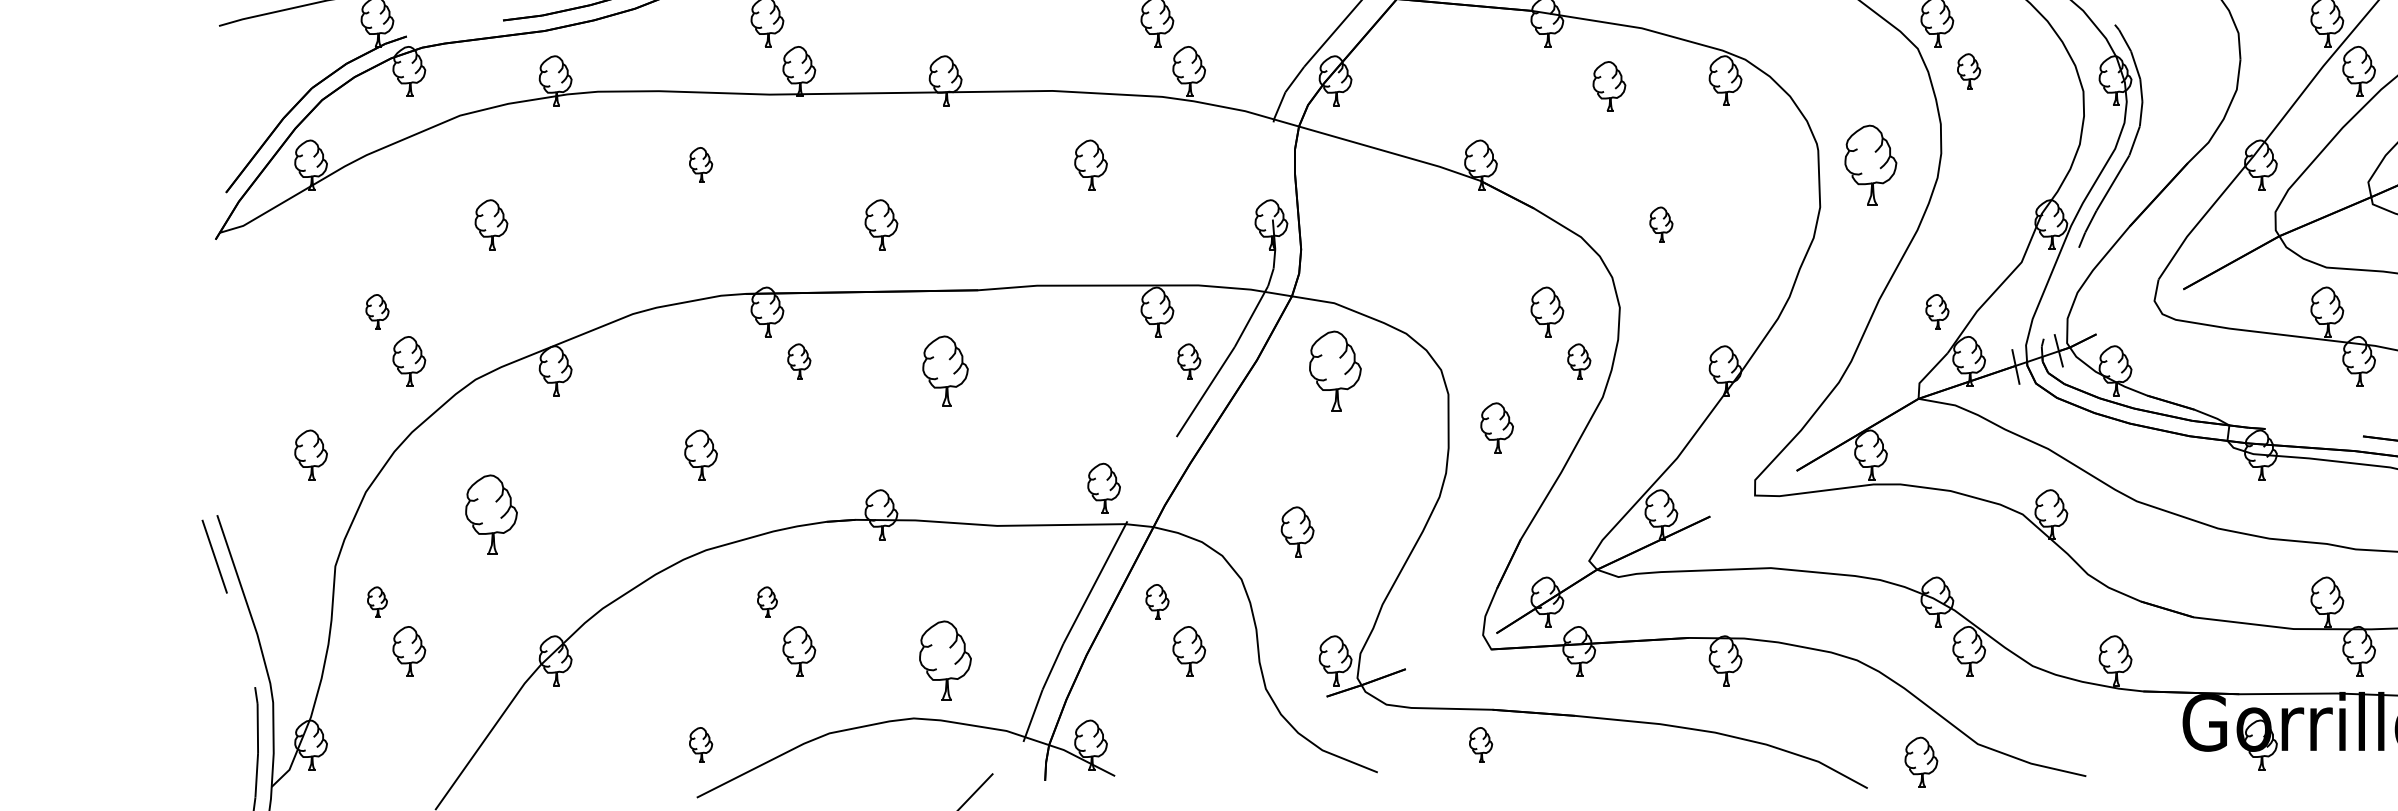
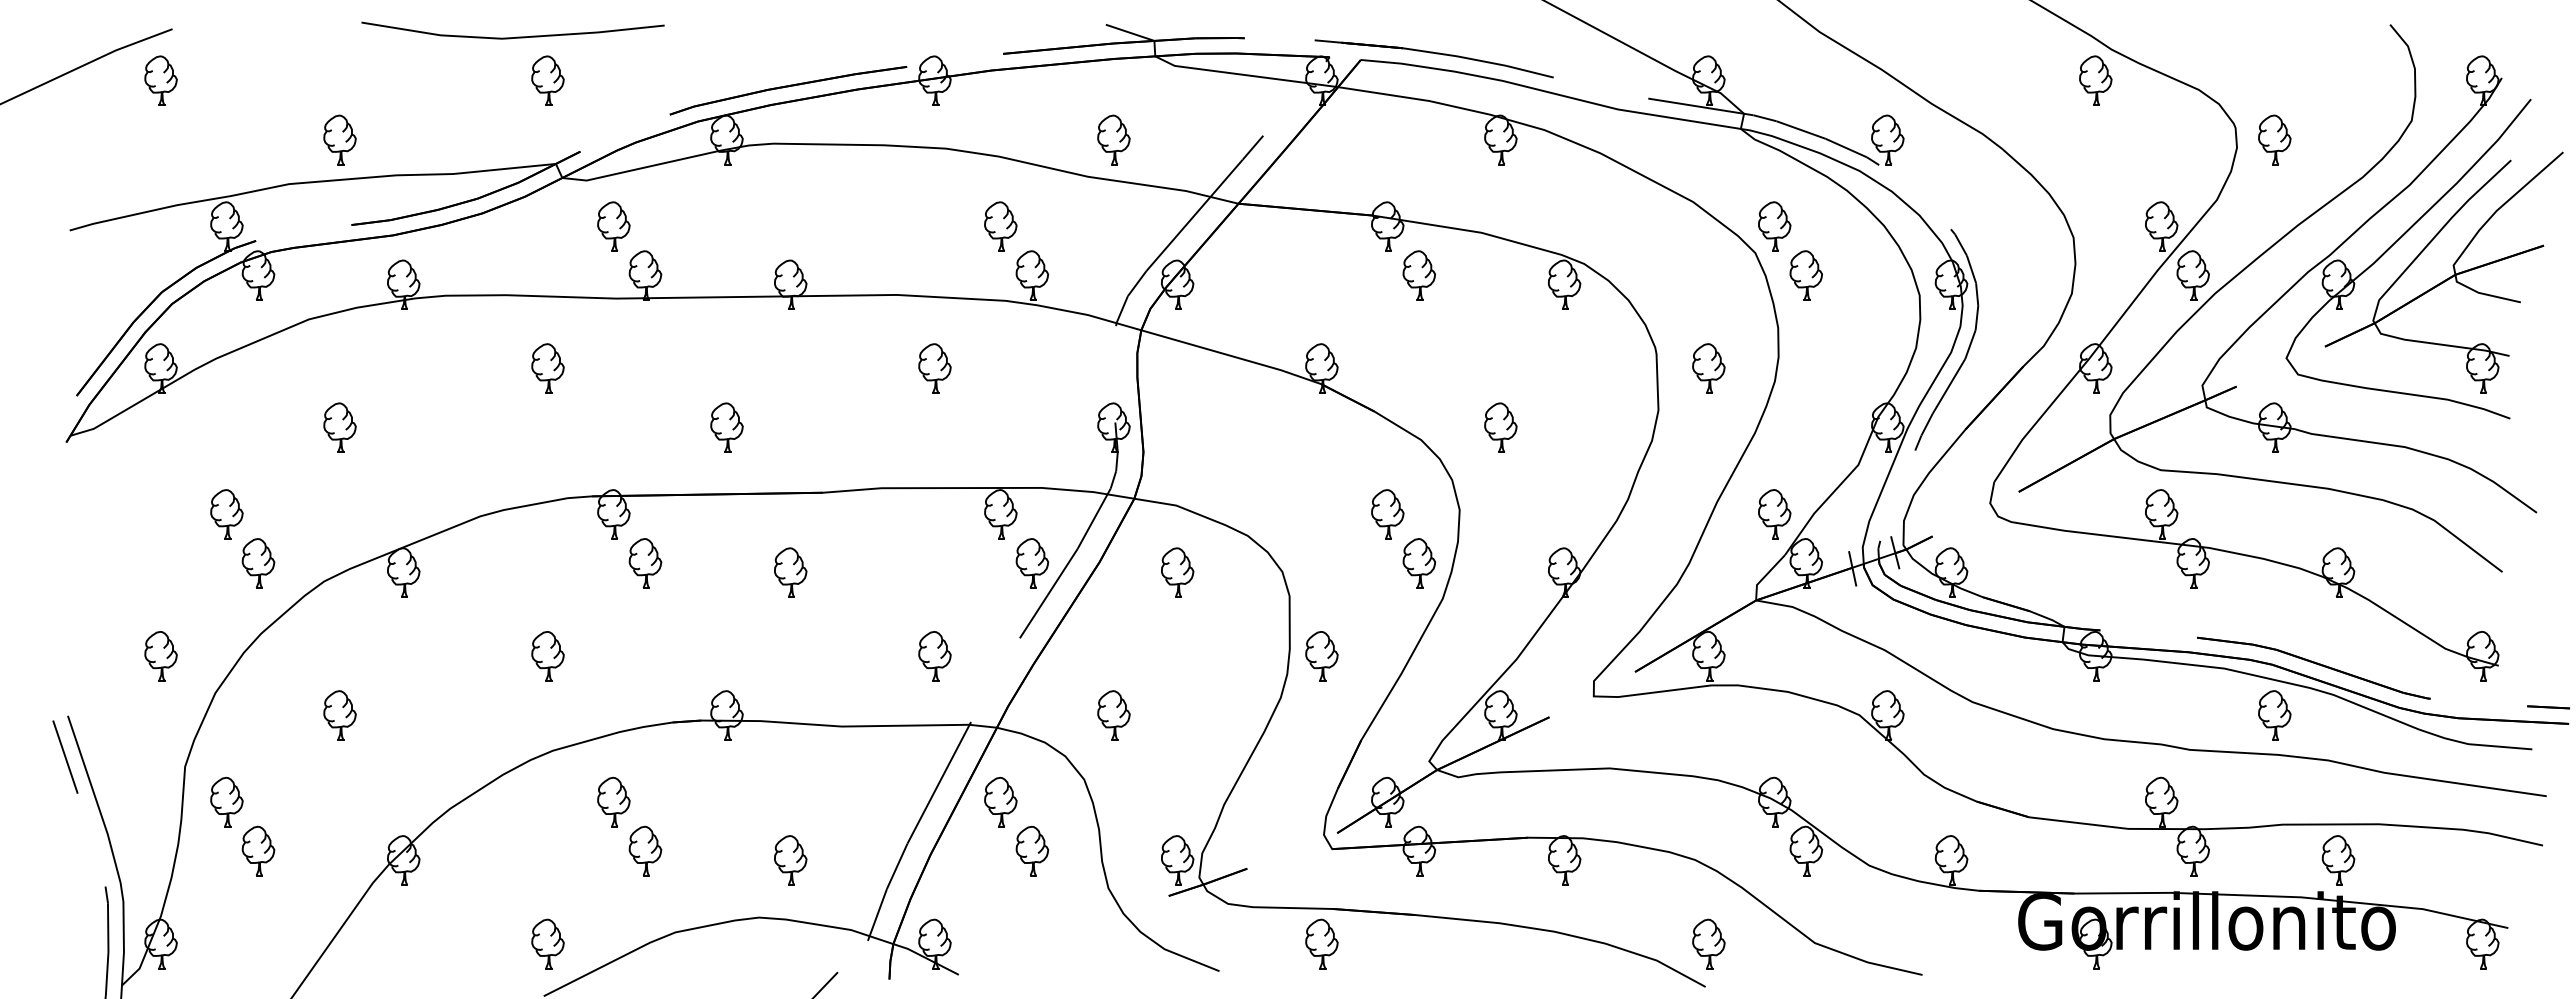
part: (1968, 71) -> (1805, 275), size x1.43
part: (1609, 86) -> (1419, 275), moved
part: (700, 165) -> (547, 368), size x1.43
part: (1870, 165) -> (1708, 368), size x0.62
part: (1660, 224) -> (1500, 427), size x1.43
part: (377, 312) -> (226, 514), size x1.43
part: (1937, 312) -> (1774, 514), size x1.43
part: (799, 361) -> (645, 563), size x1.43
part: (1189, 361) -> (1032, 563), size x1.43
part: (1579, 361) -> (1419, 563), size x1.43
part: (945, 370) -> (790, 572), size x0.71
part: (1335, 370) -> (1177, 572), size x0.62
part: (1496, 428) -> (1321, 656), moved
part: (1103, 488) -> (934, 656), moved
part: (490, 514) -> (339, 715), size x0.62
part: (1297, 531) -> (1113, 715), moved
part: (377, 601) -> (226, 801), size x1.67
part: (767, 601) -> (613, 801), size x1.67
part: (1157, 601) -> (1000, 801), size x1.43
part: (945, 660) -> (790, 860), size x0.62
part: (700, 744) -> (547, 943), size x1.43
part: (1480, 744) -> (1321, 943), size x1.43
part: (1920, 761) -> (1708, 943), moved

